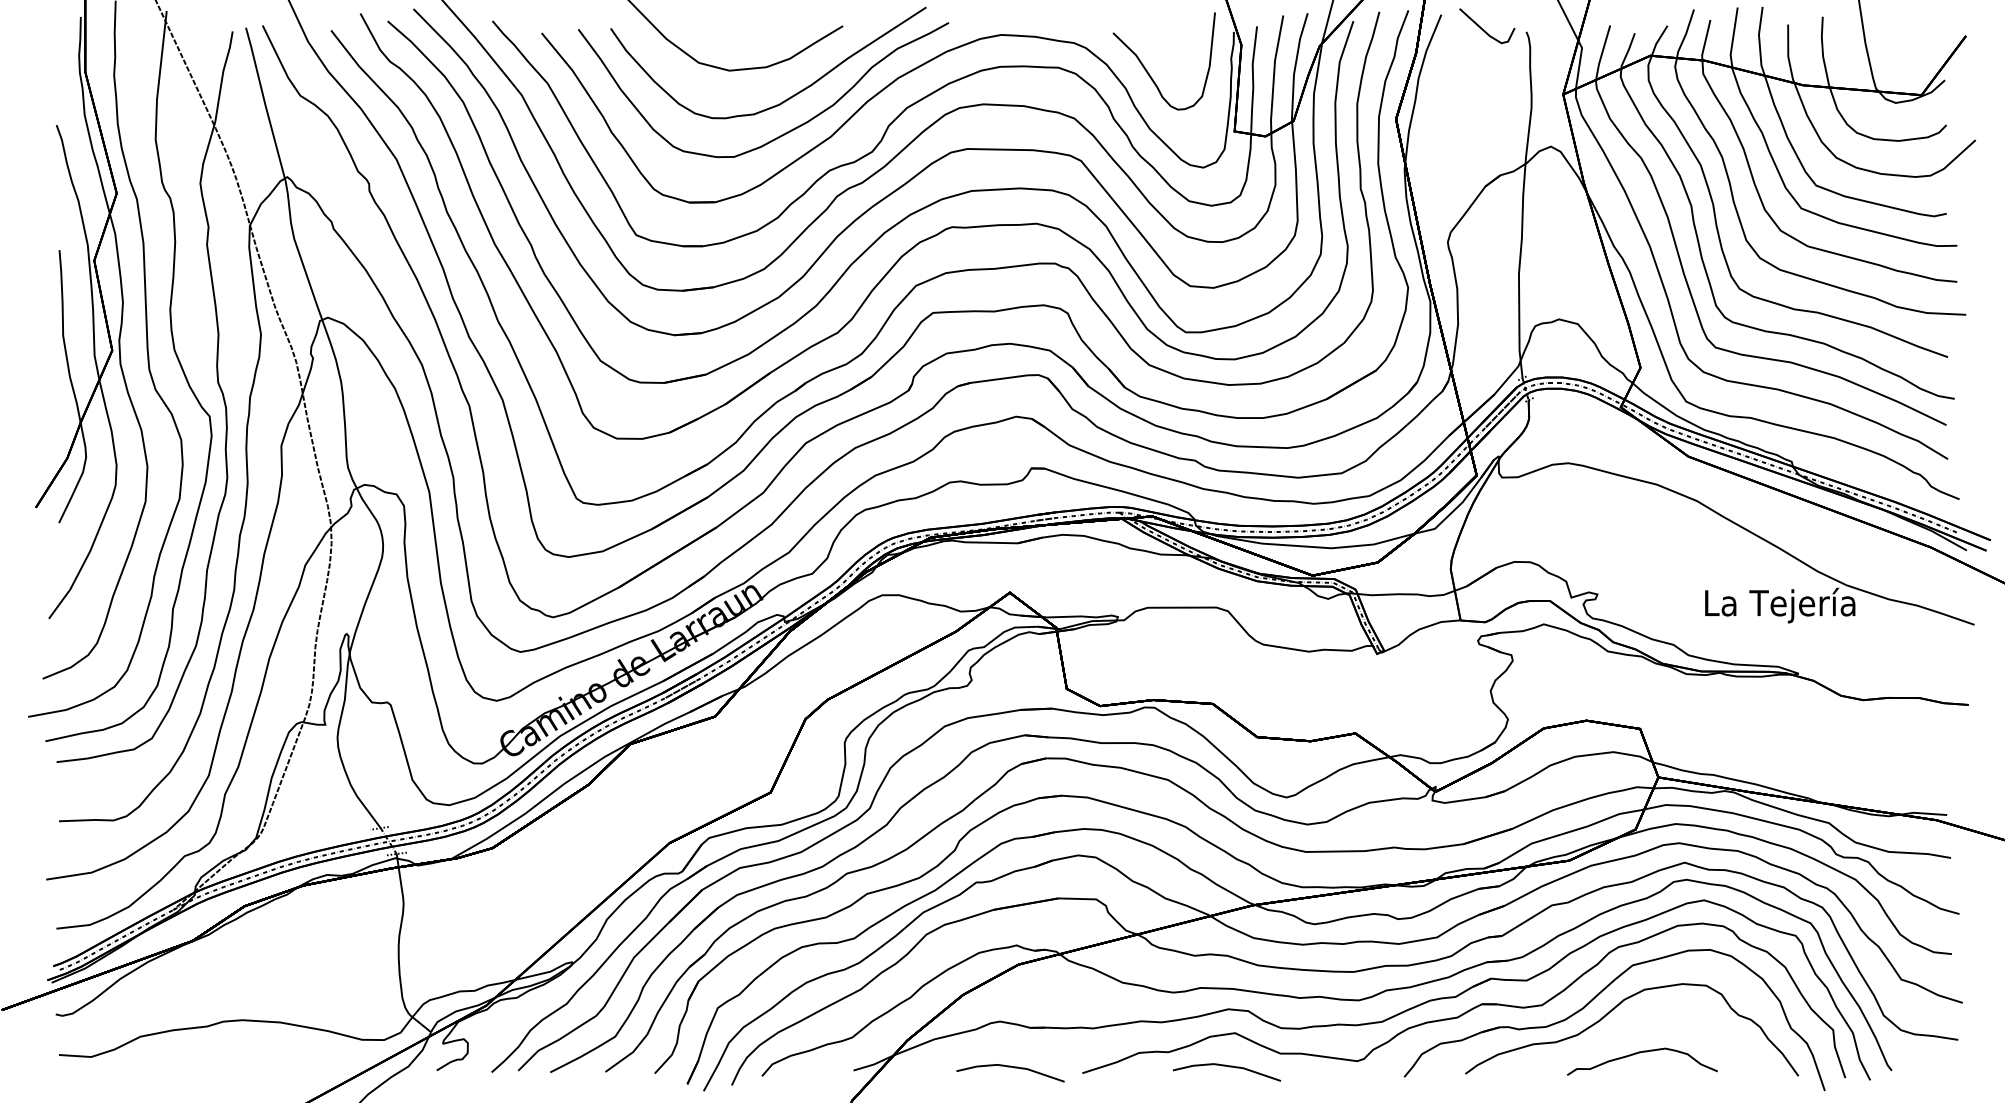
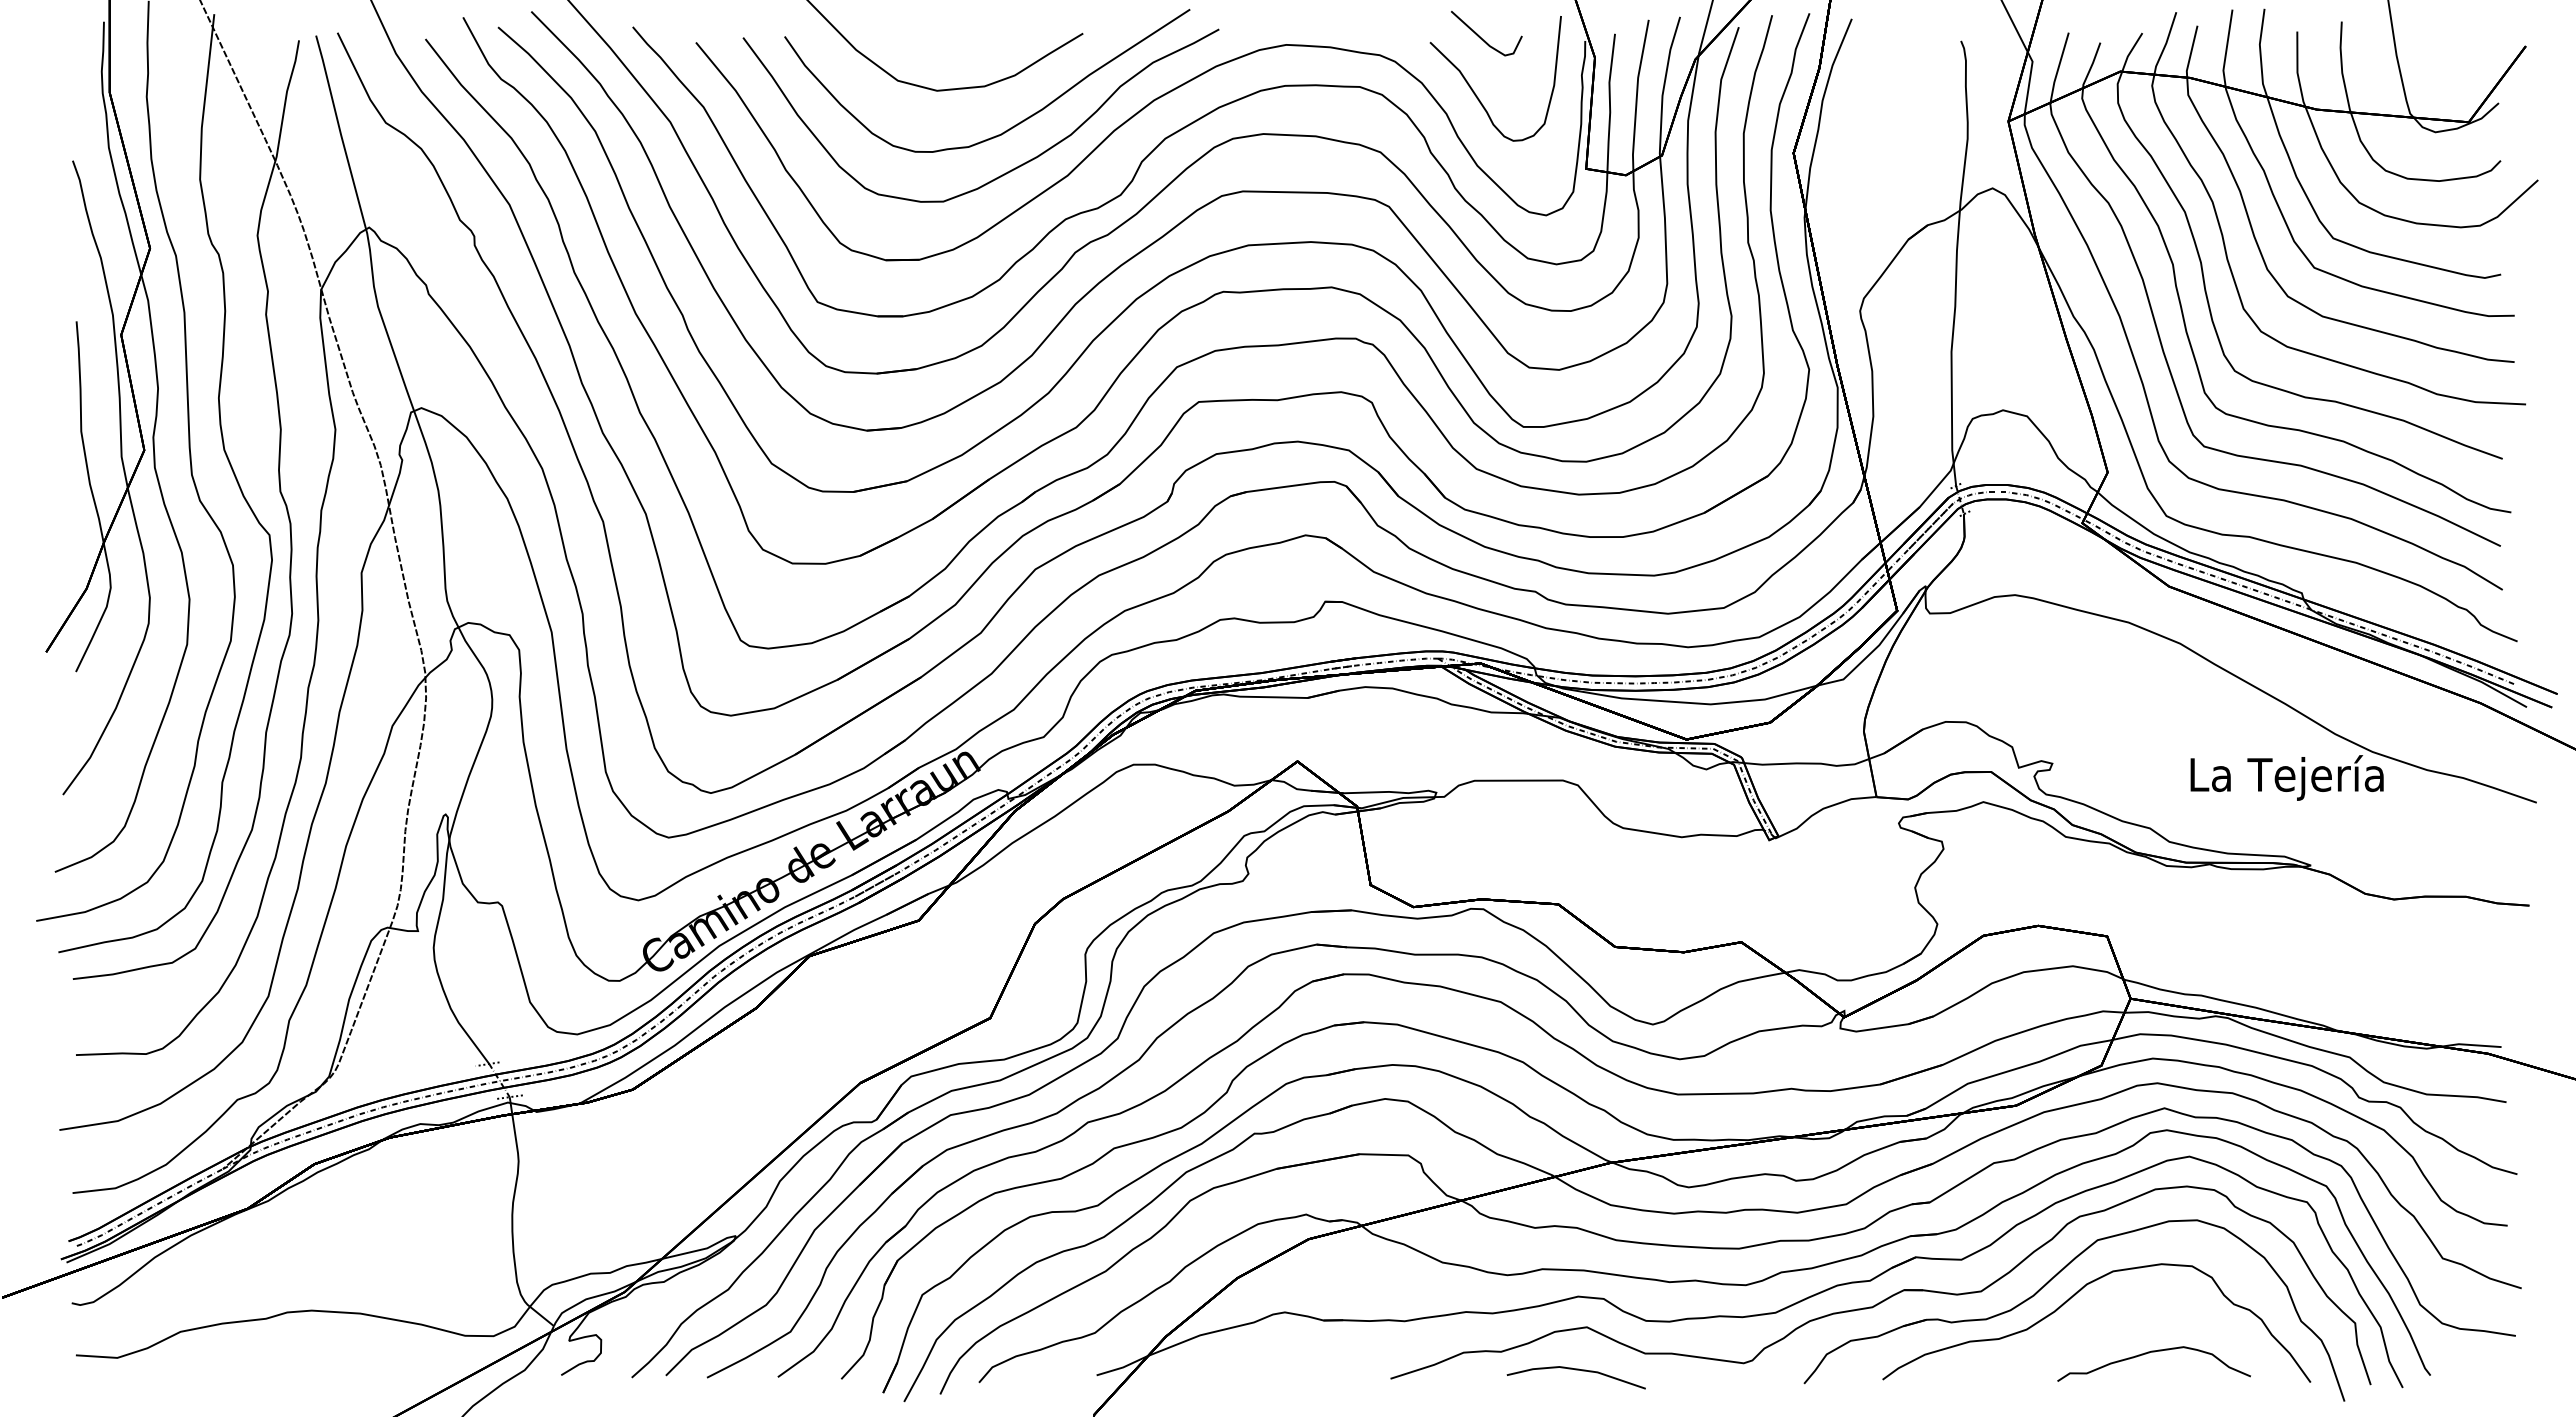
line: (1483, 29) -> (1481, 37), moved
curve: (1638, 1053) -> (2149, 1353), moved
line: (1009, 1067) -> (1297, 1371), removed

